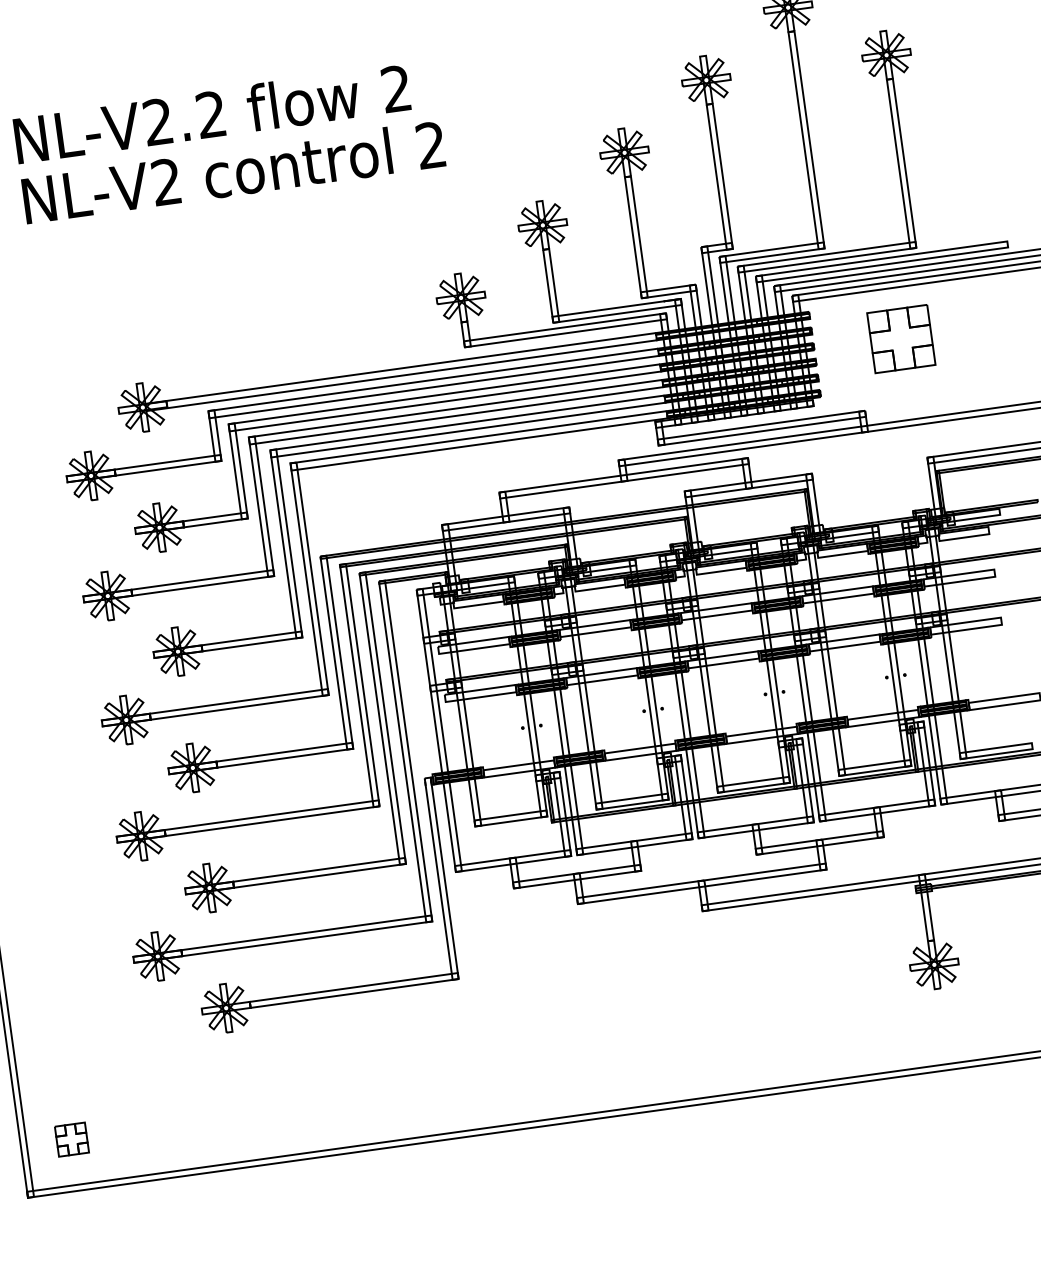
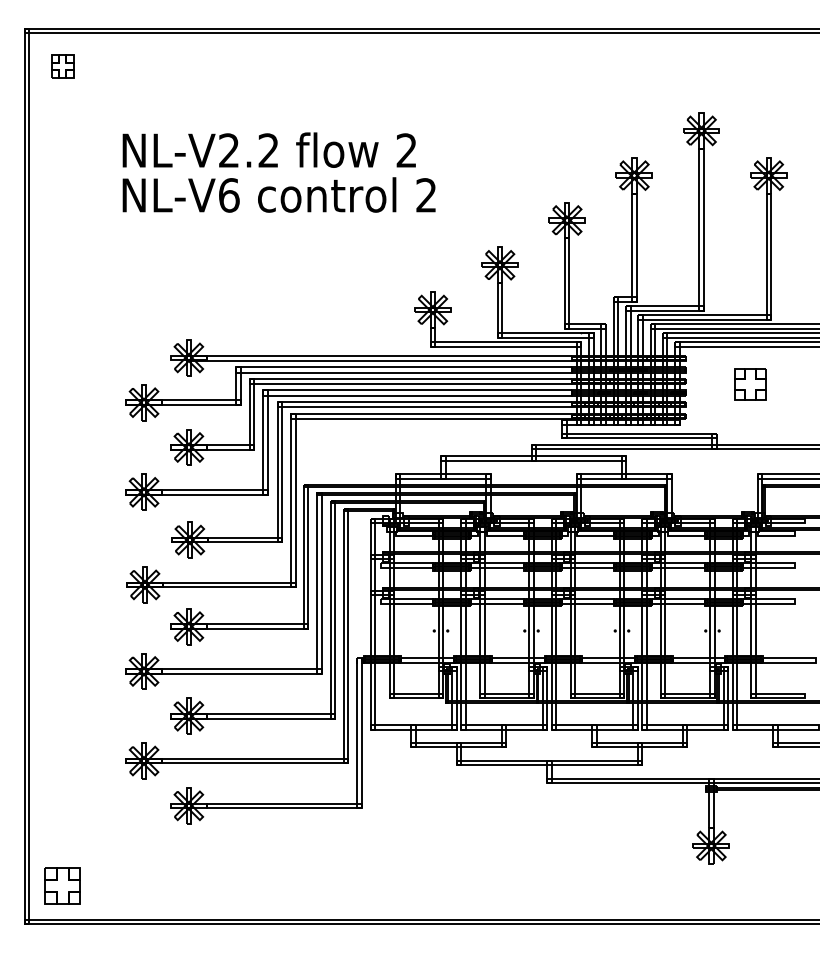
text: (167, 182) -> (229, 195), NL-V2 -> NL-V6
part: (900, 338) -> (750, 384), size x0.7
part: (71, 1139) -> (62, 886), size x1.6

